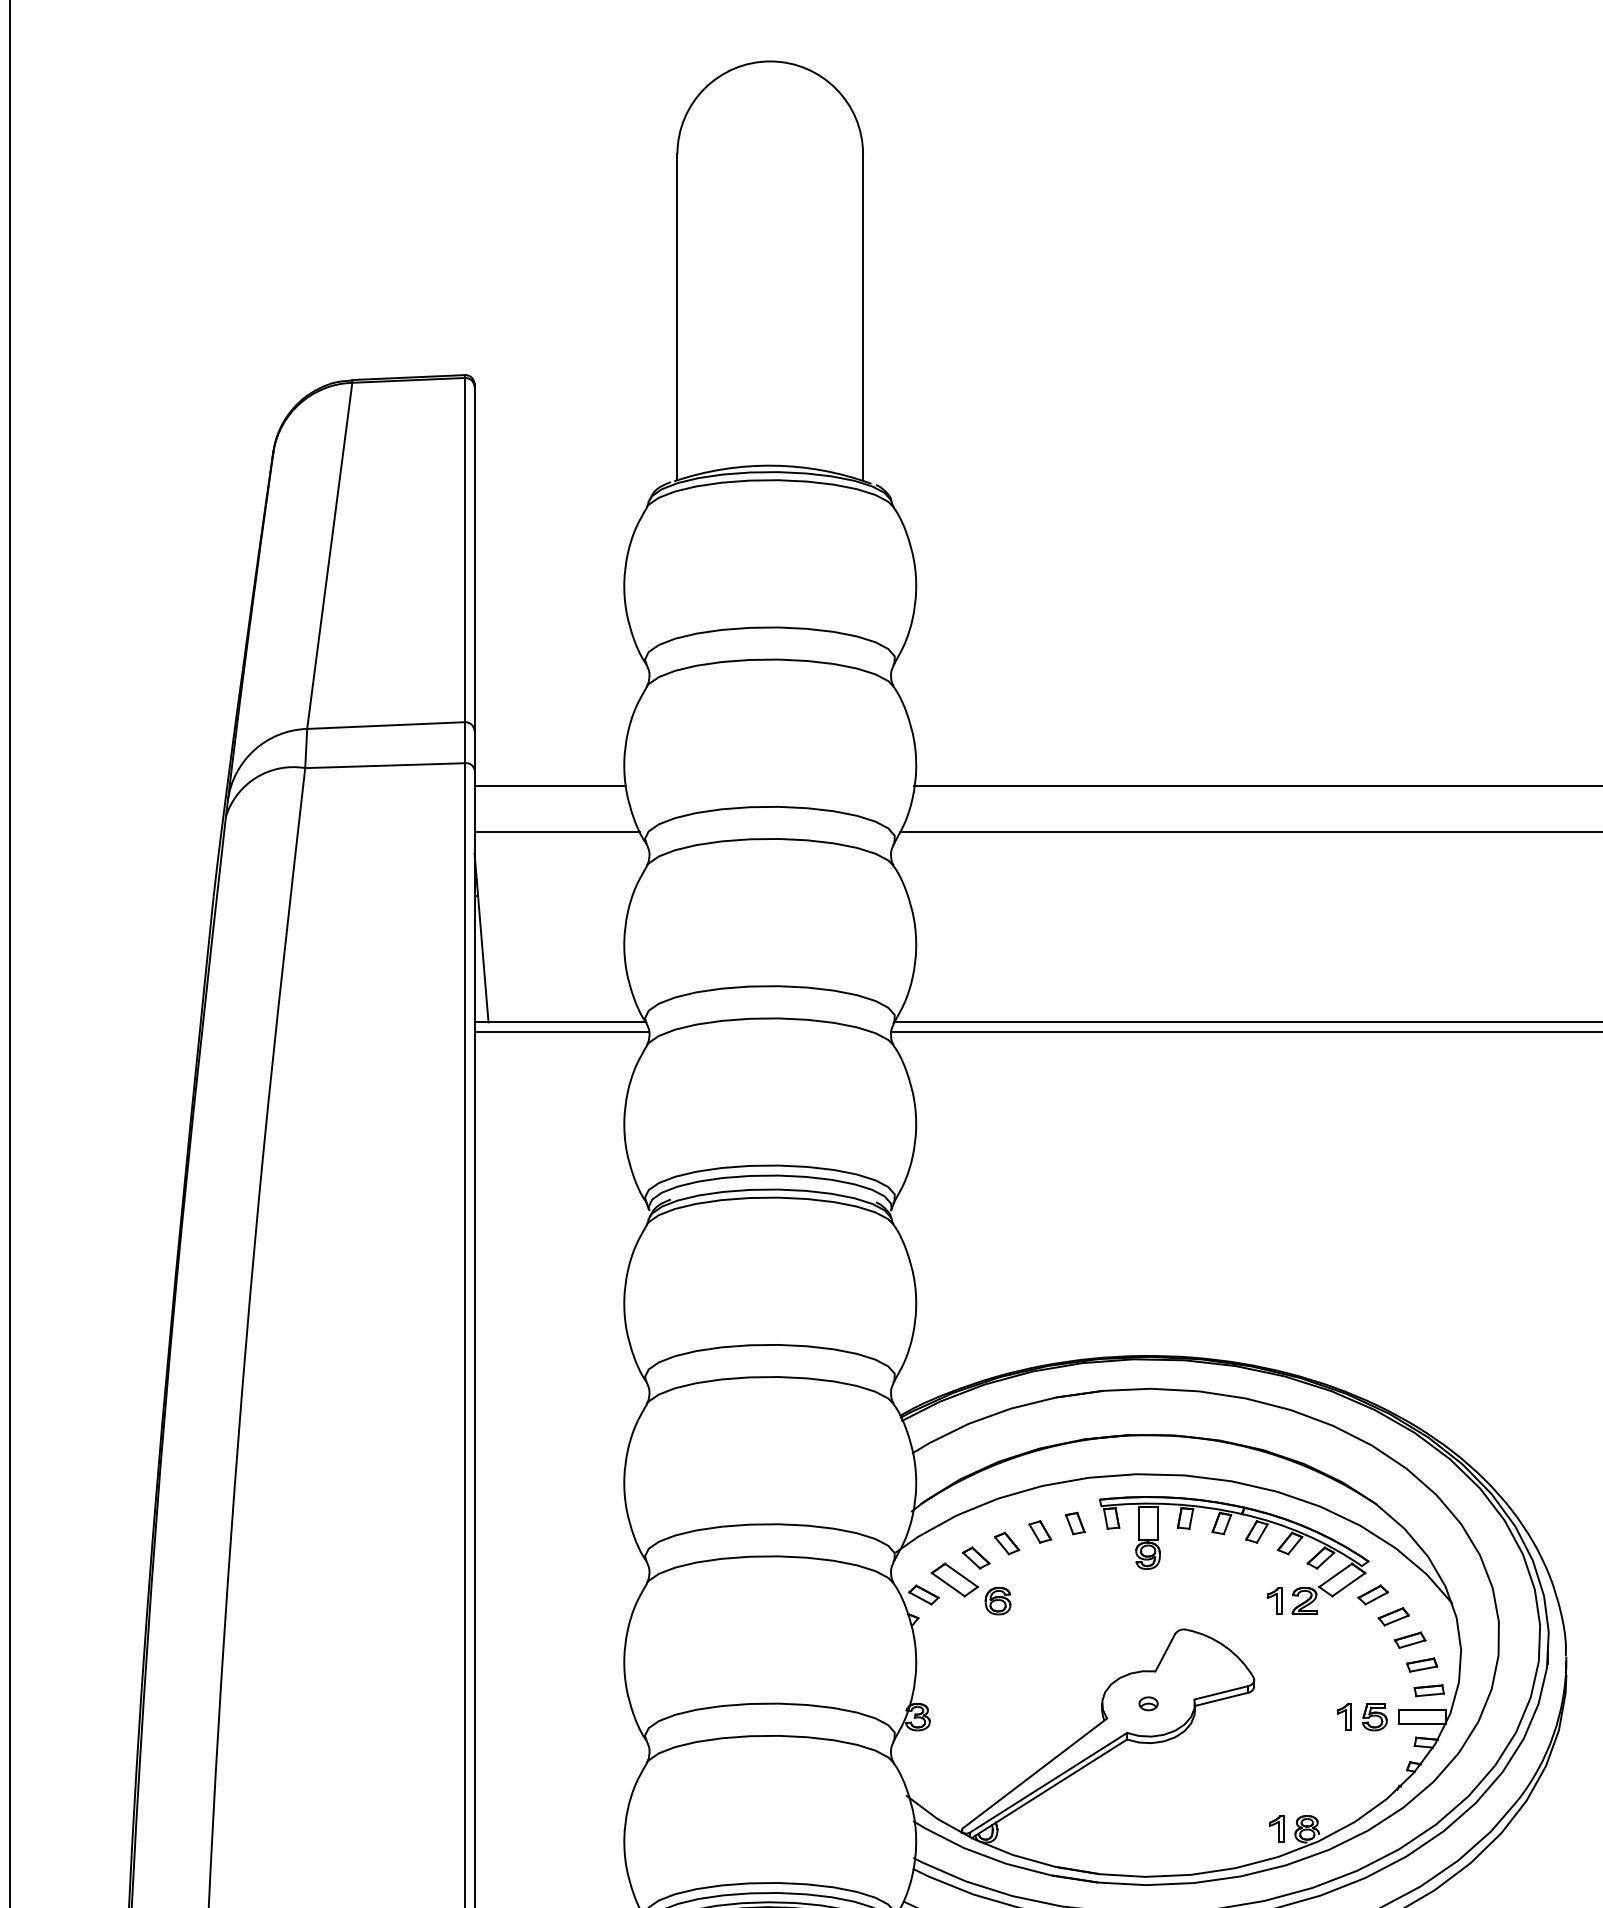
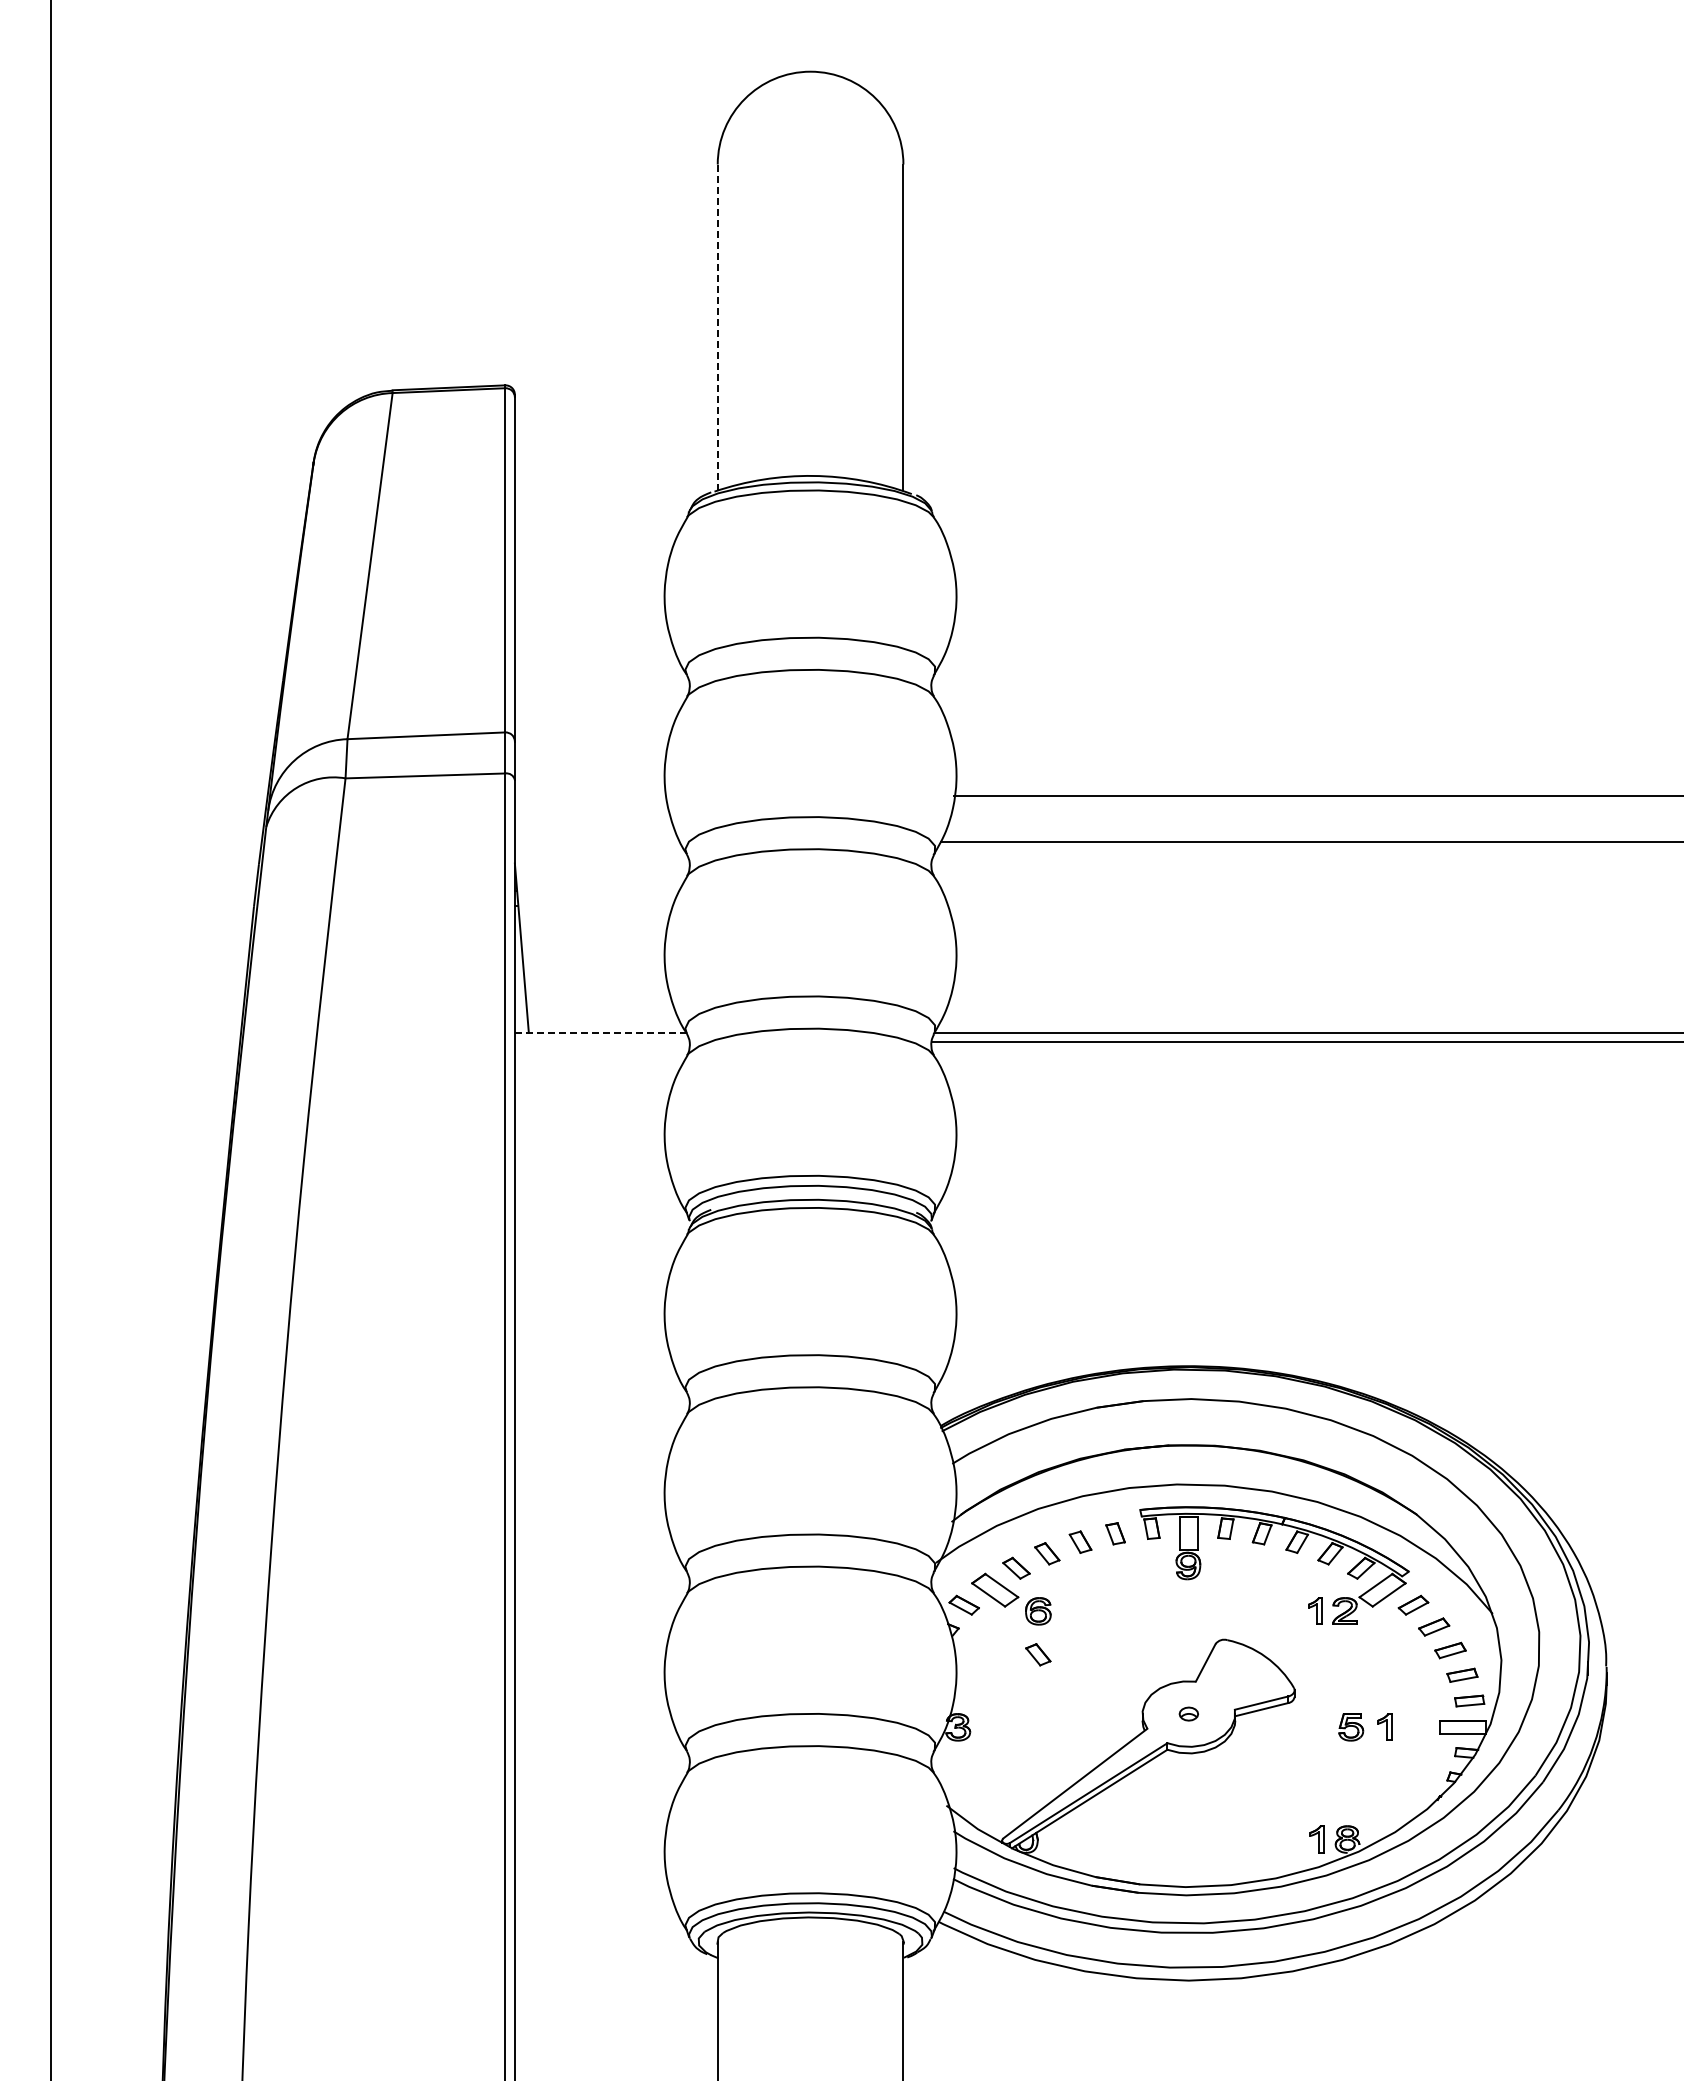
line: (677, 317) -> (717, 327), solid -> dashed
line: (550, 786) -> (590, 796), removed
line: (557, 831) -> (597, 841), removed
line: (560, 1022) -> (600, 1032), solid -> dashed
line: (561, 1031) -> (601, 1041), removed
part: (998, 1644) -> (1038, 1654), added
part: (1375, 1717) -> (1351, 1727), moved

